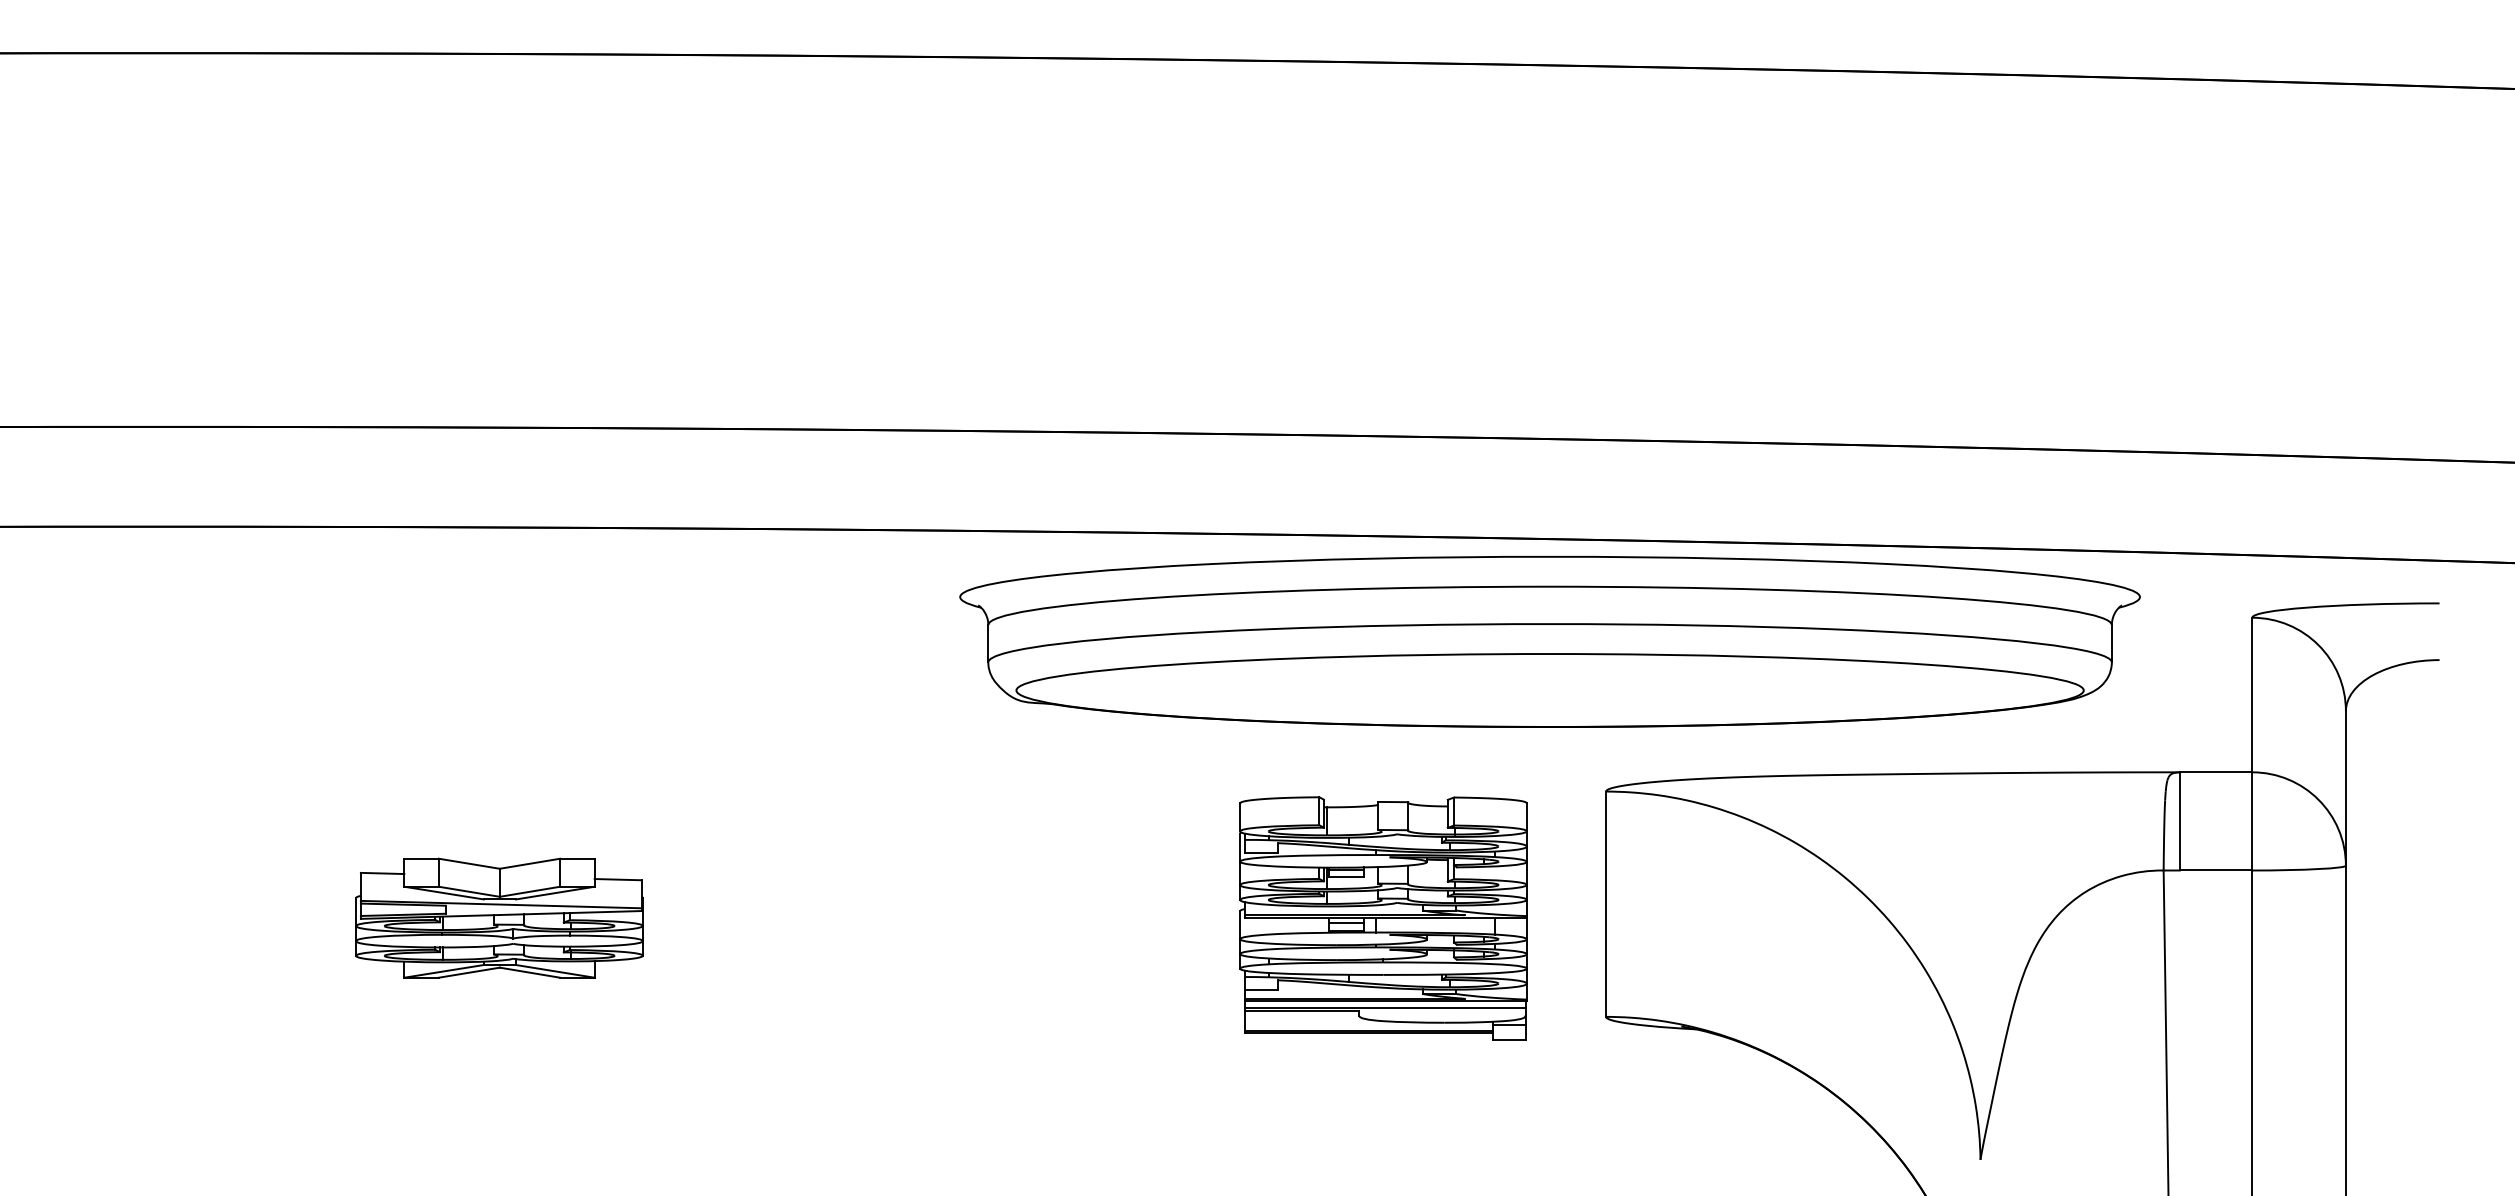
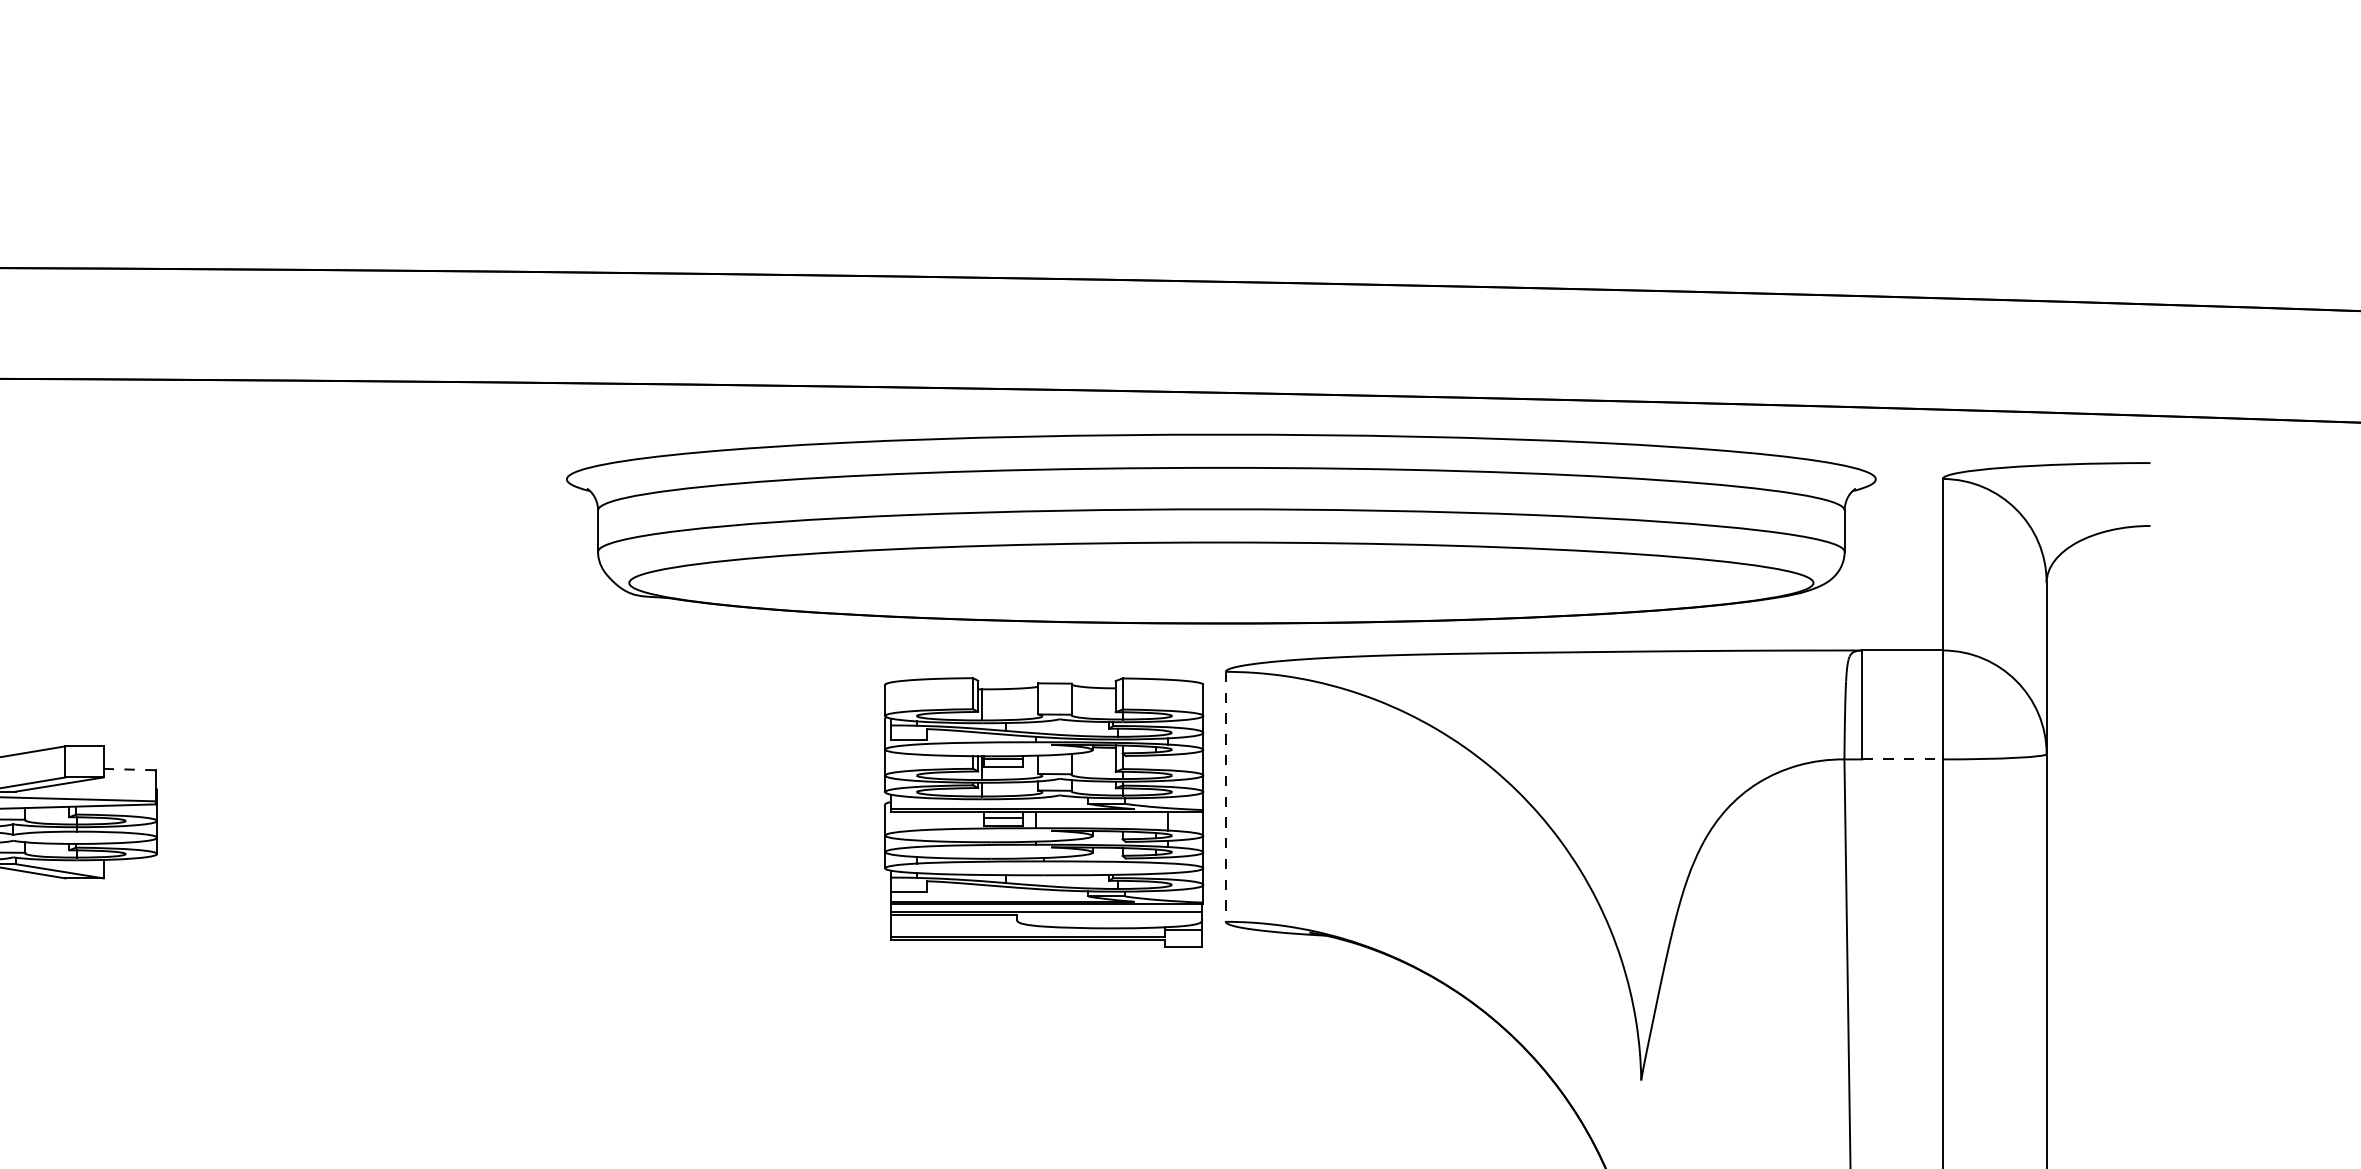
part: (1549, 641) -> (1220, 528), moved
line: (2216, 870) -> (1903, 759), solid -> dashed
line: (618, 879) -> (130, 769), solid -> dashed
line: (1606, 904) -> (1226, 797), solid -> dashed
part: (1383, 918) -> (1044, 812), moved

